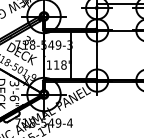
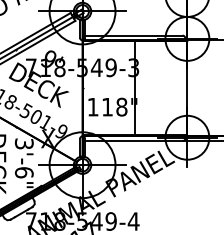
text: (26, 40) -> (48, 58), 3' -> 9'

